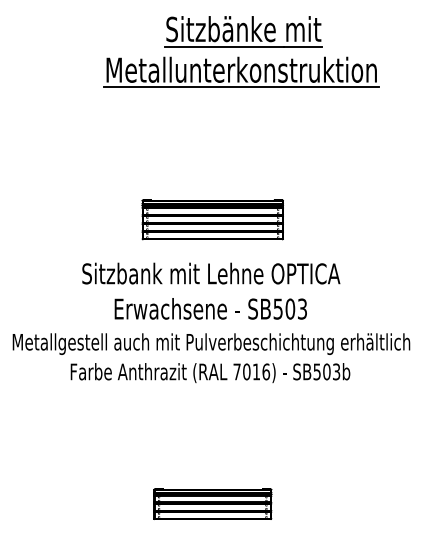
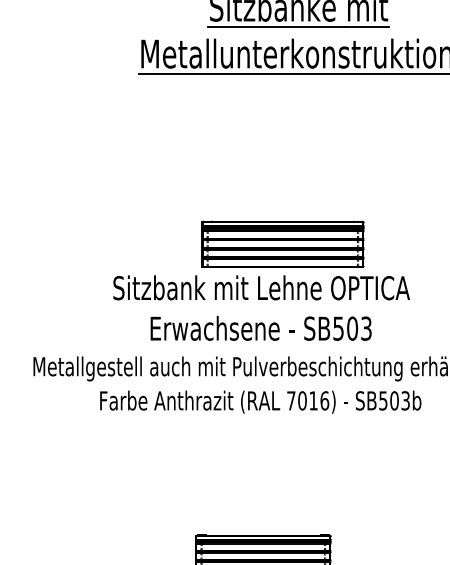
part: (212, 219) -> (282, 244), moved

